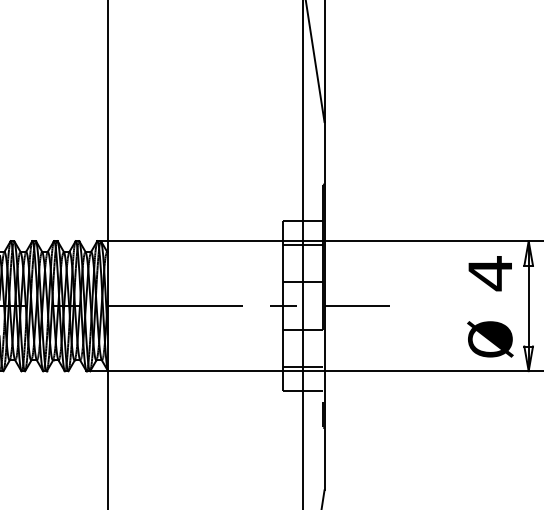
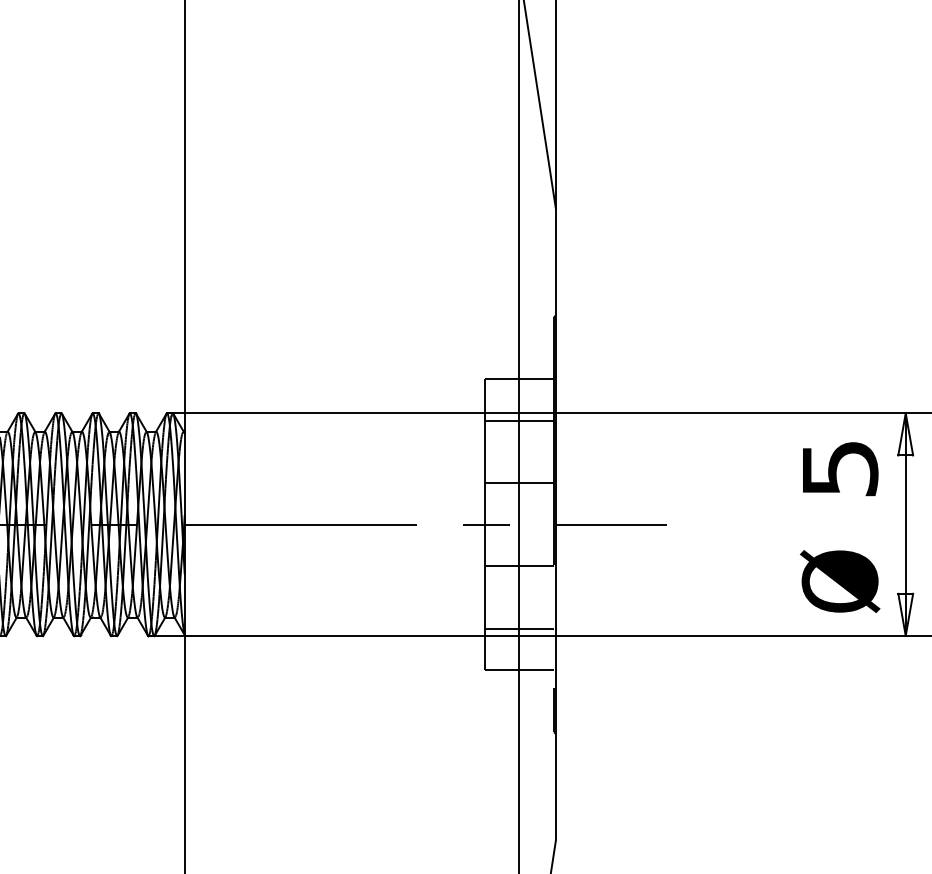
text: (490, 273) -> (840, 468), 4 -> 5

